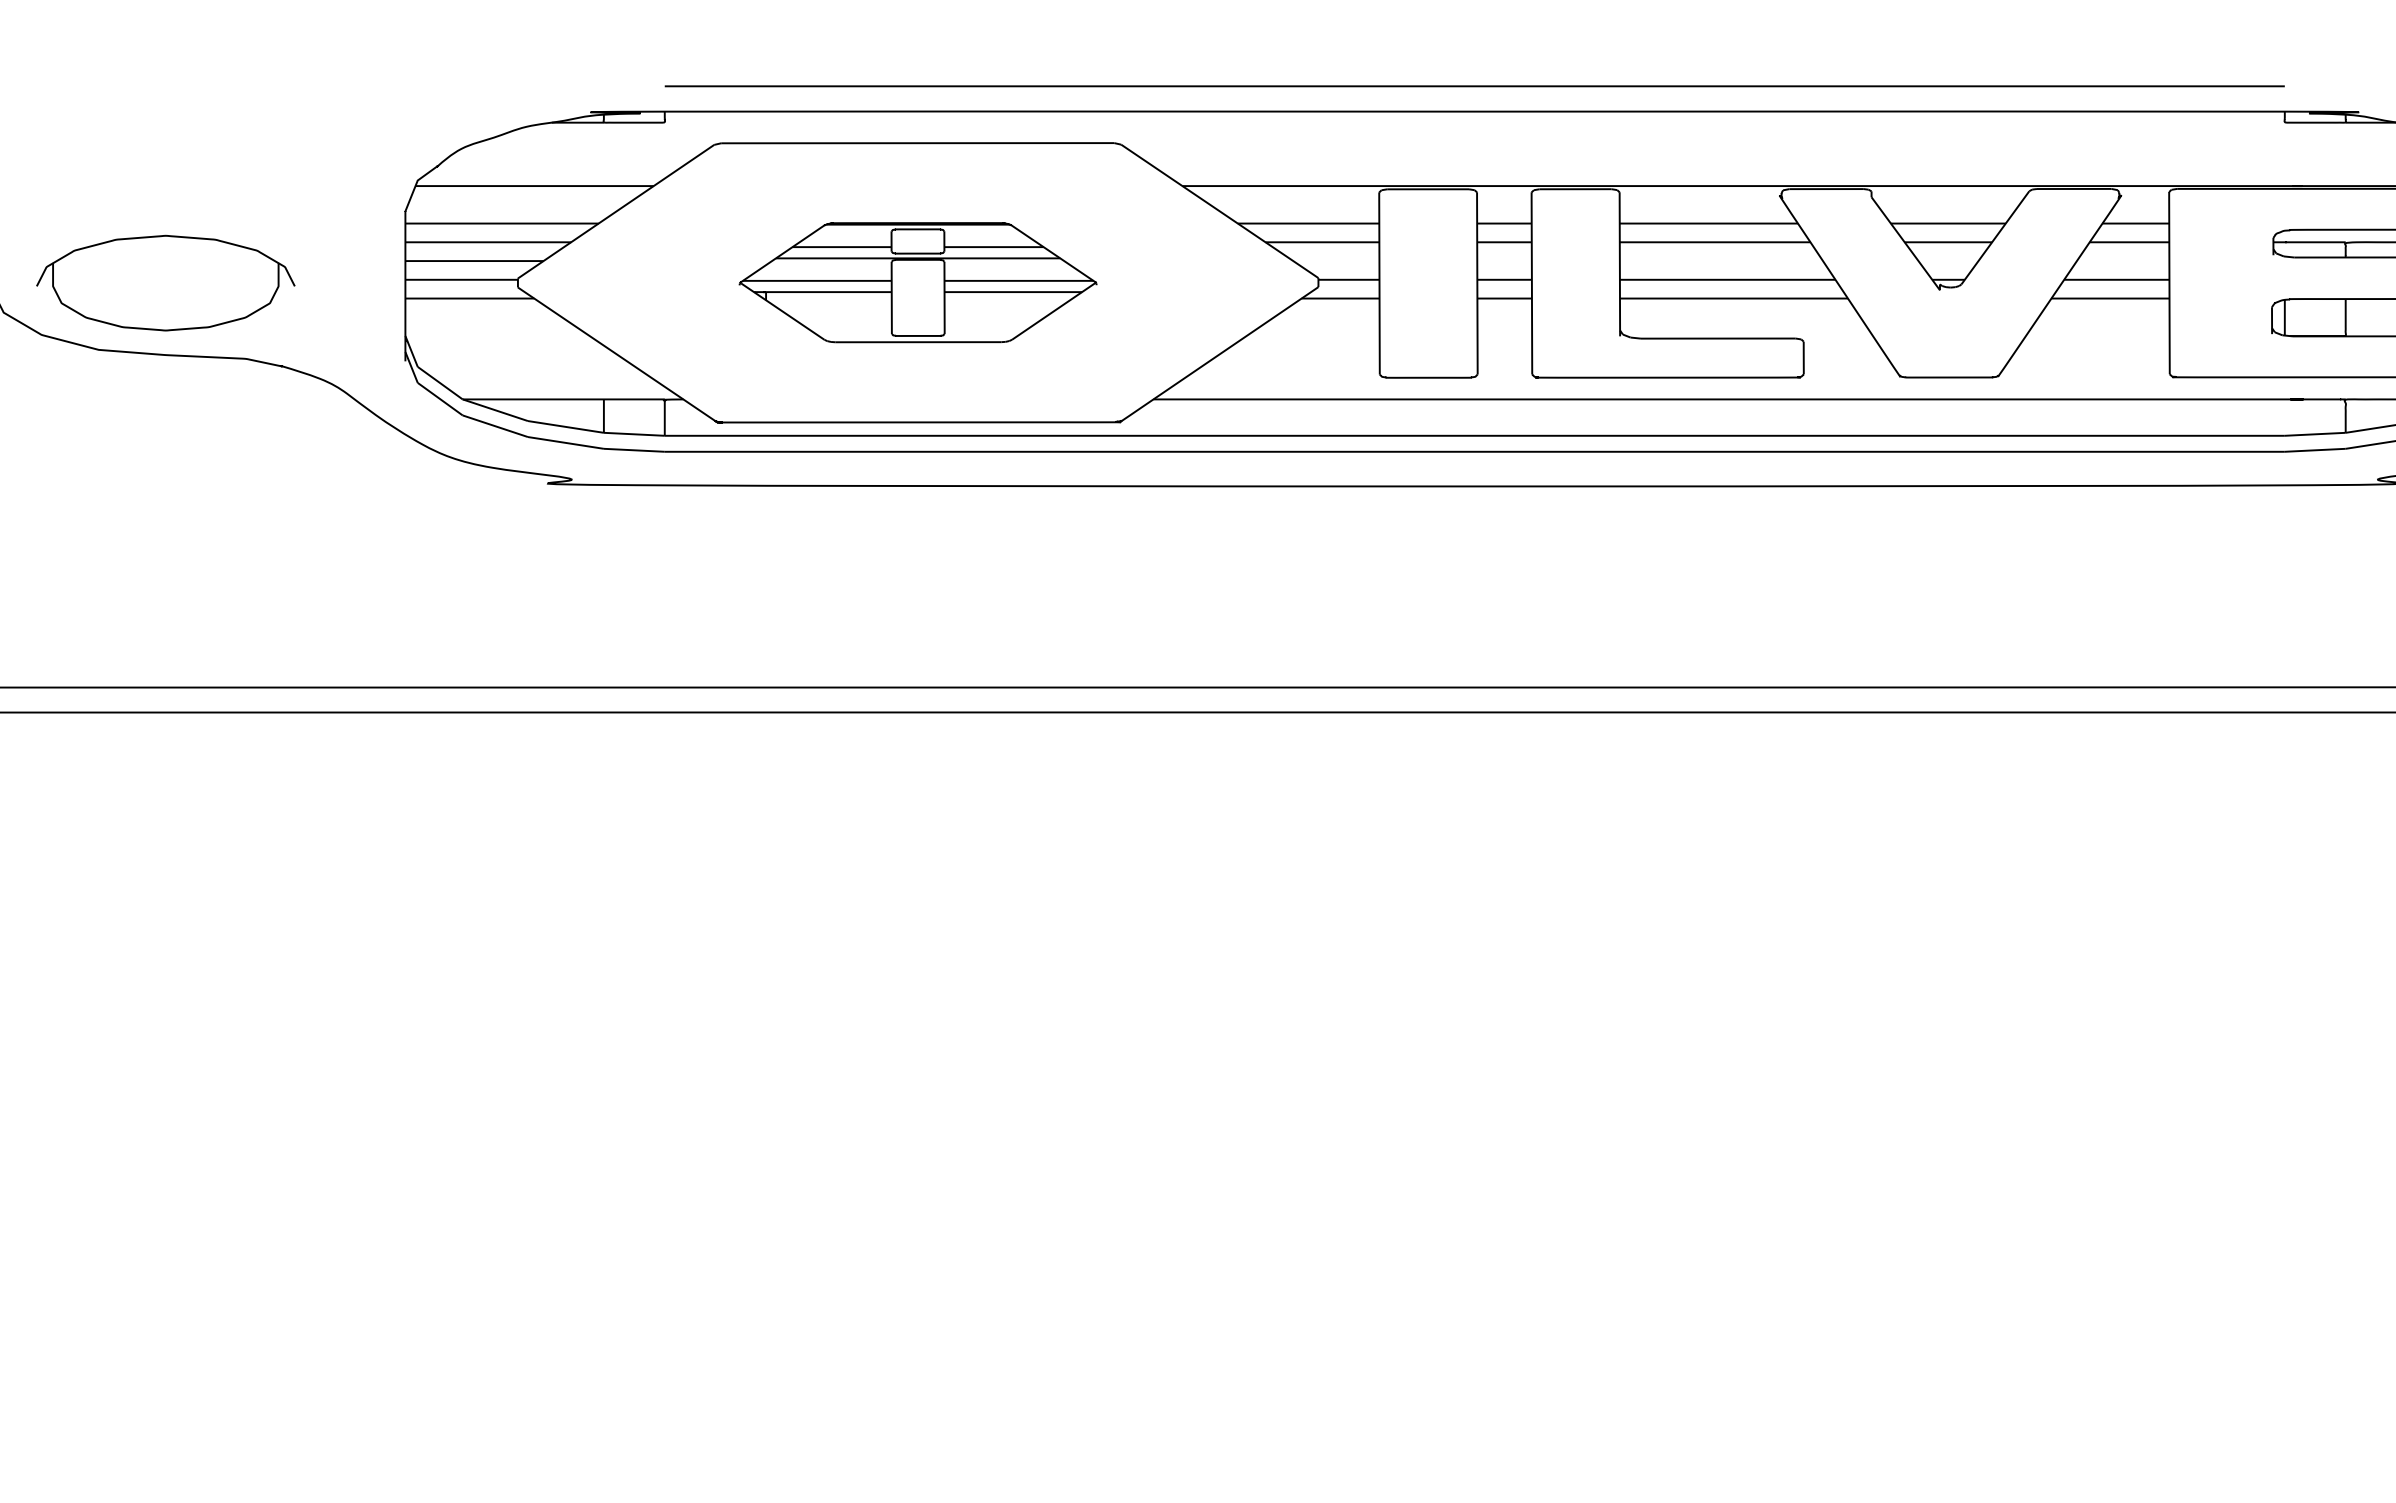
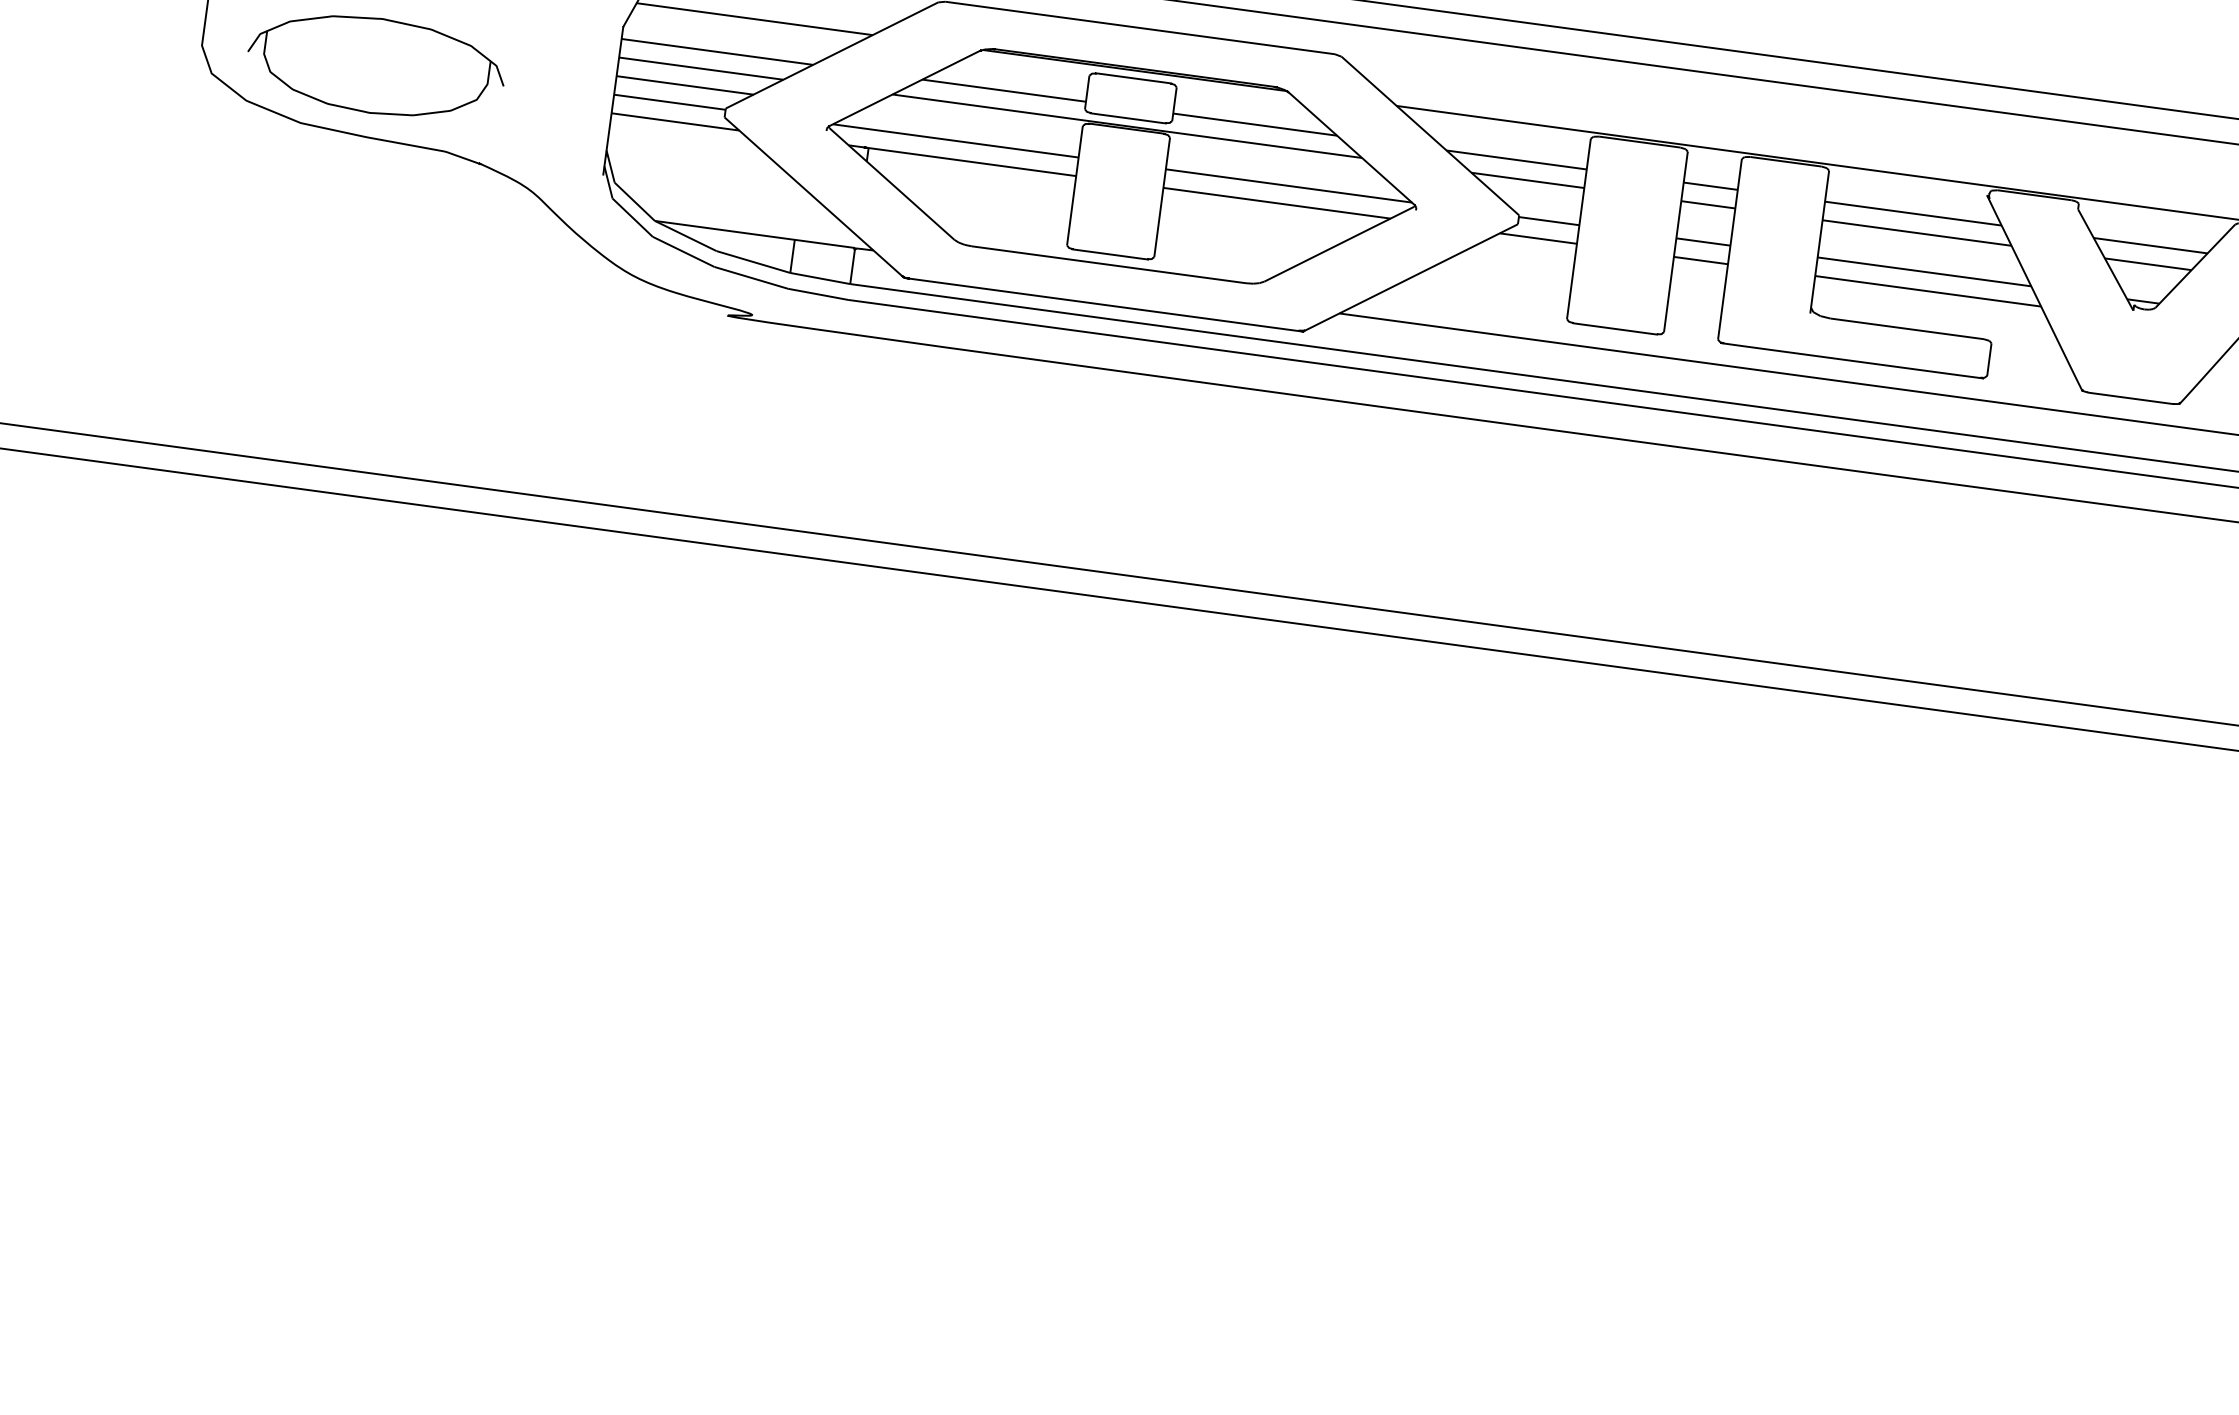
part: (917, 282) -> (1121, 166), size x1.67

